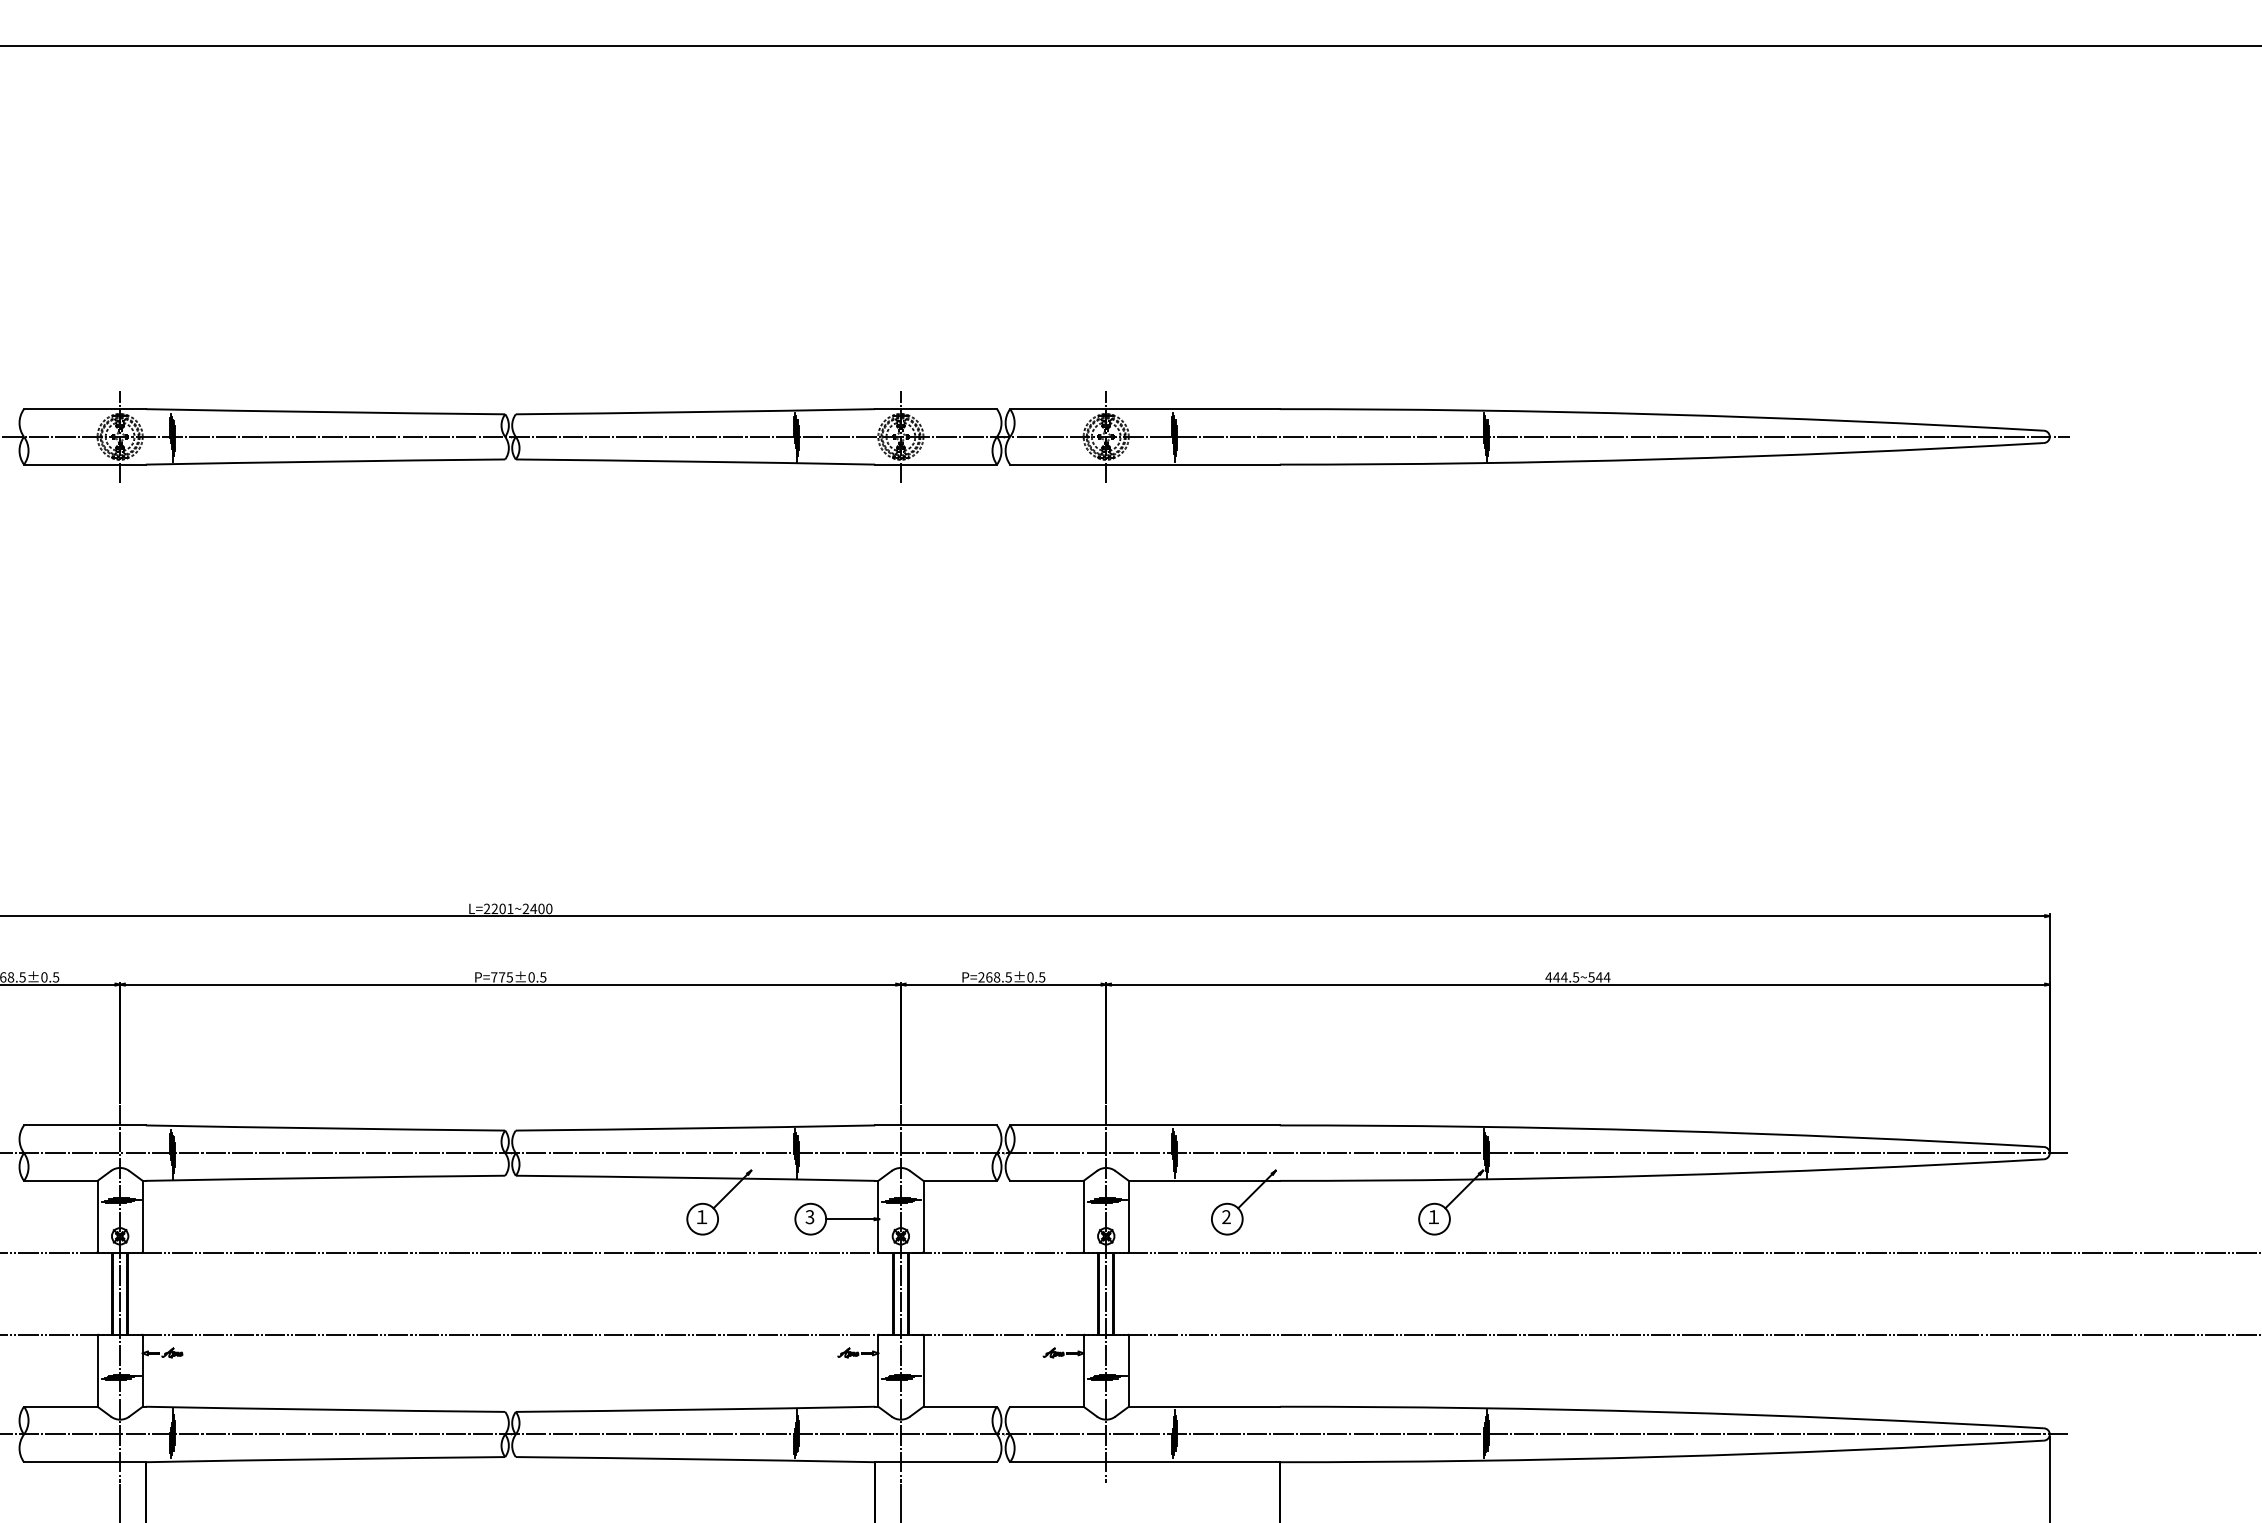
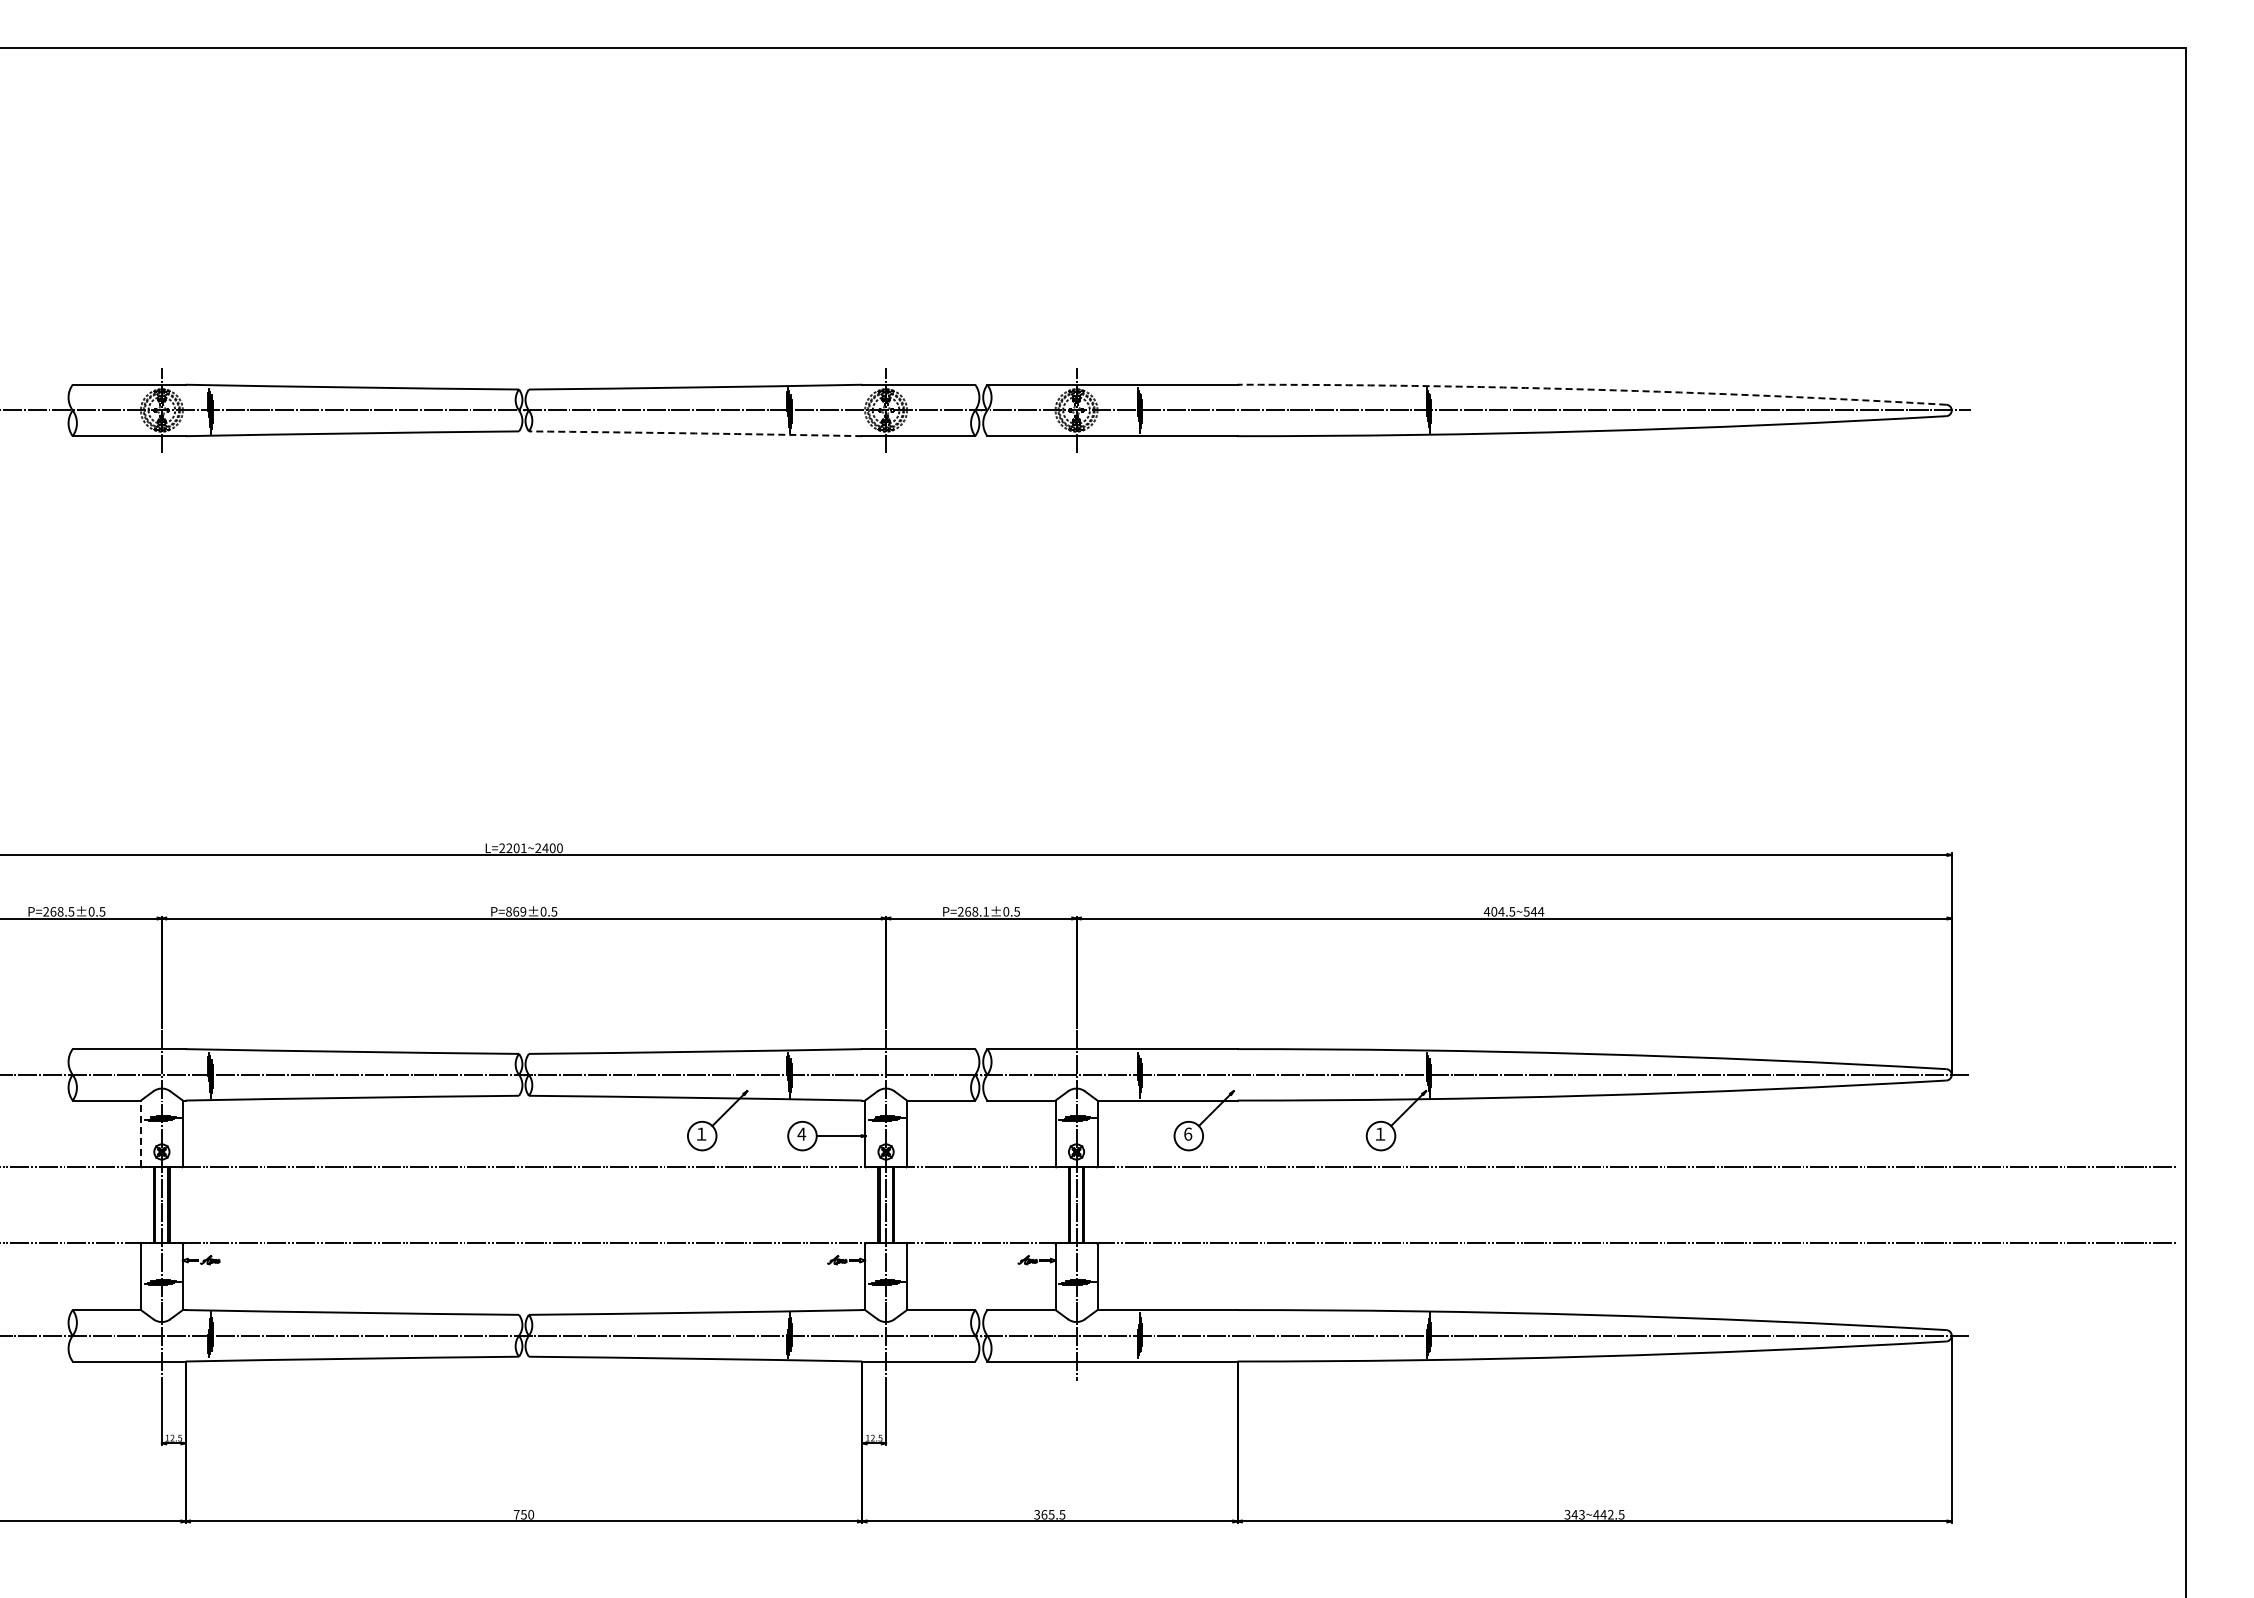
arc: (1662, 414) -> (1592, 389), solid -> dashed
arc: (695, 461) -> (695, 433), solid -> dashed
text: (502, 977) -> (516, 911), P=775±0.5 -> P=869±0.5
text: (1008, 977) -> (985, 911), P=268.5±0.5 -> P=268.1±0.5
text: (1556, 977) -> (1494, 911), 444.5~544 -> 404.5~544
line: (97, 1216) -> (140, 1133), solid -> dashed
text: (809, 1216) -> (801, 1133), 3 -> 4
text: (1226, 1216) -> (1188, 1133), 2 -> 6

